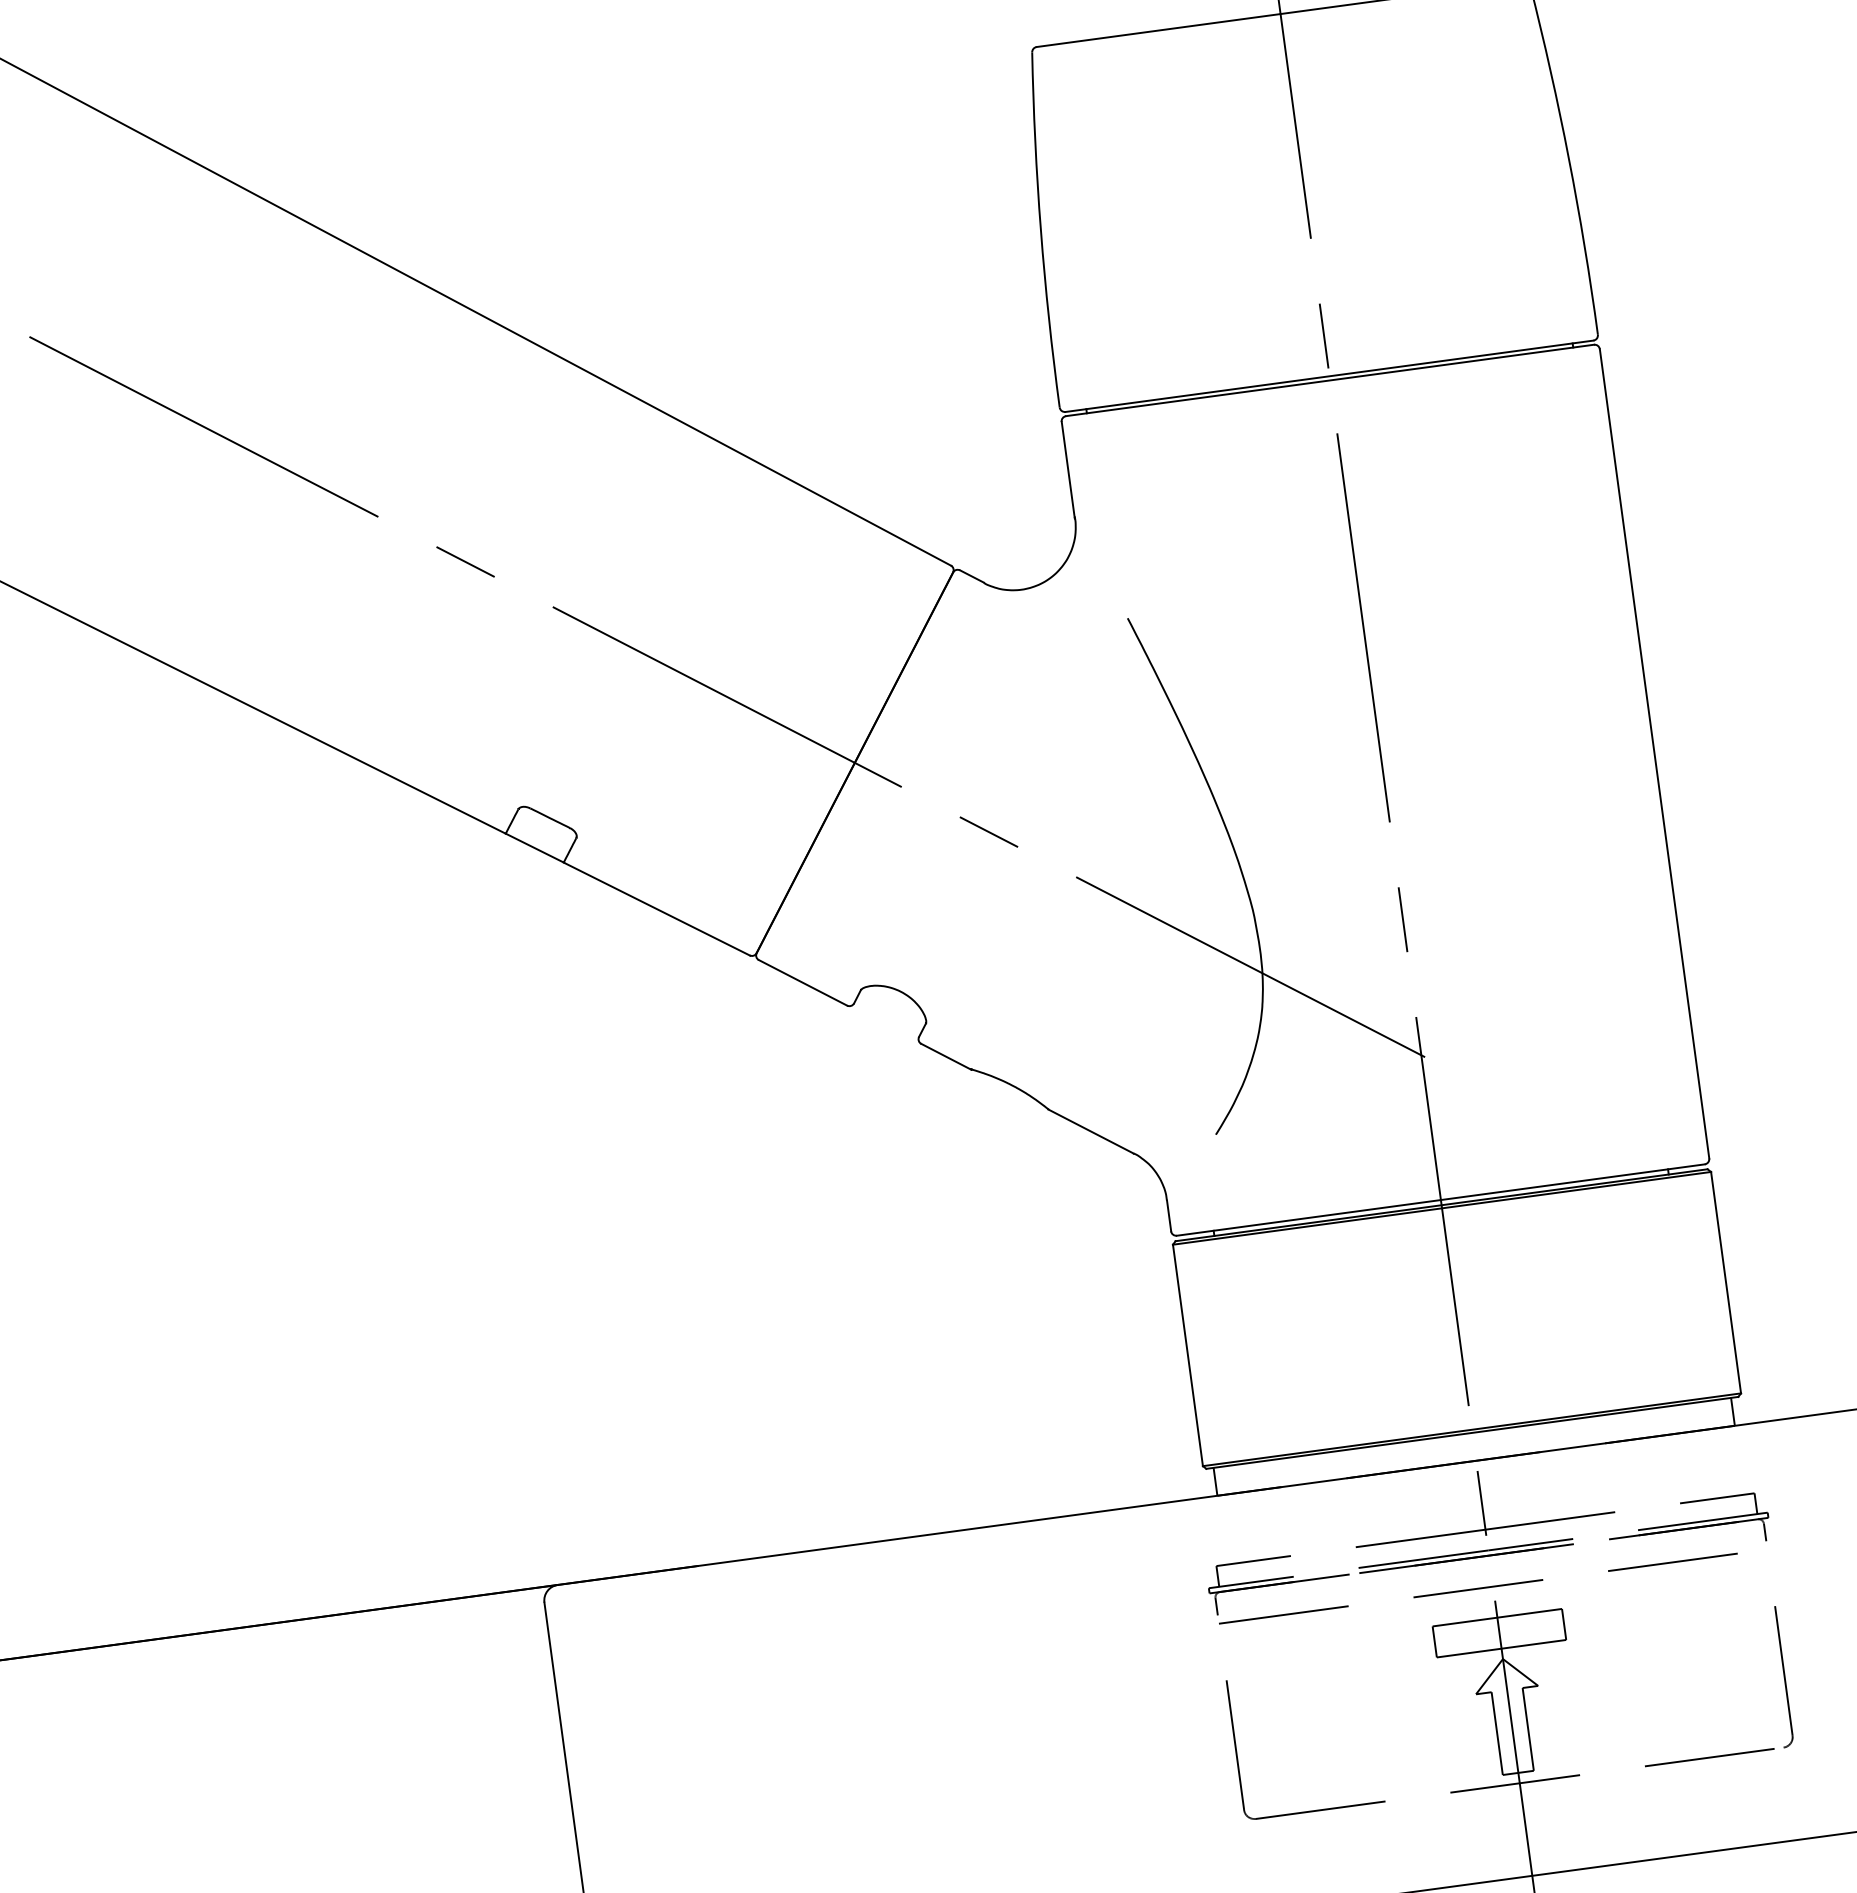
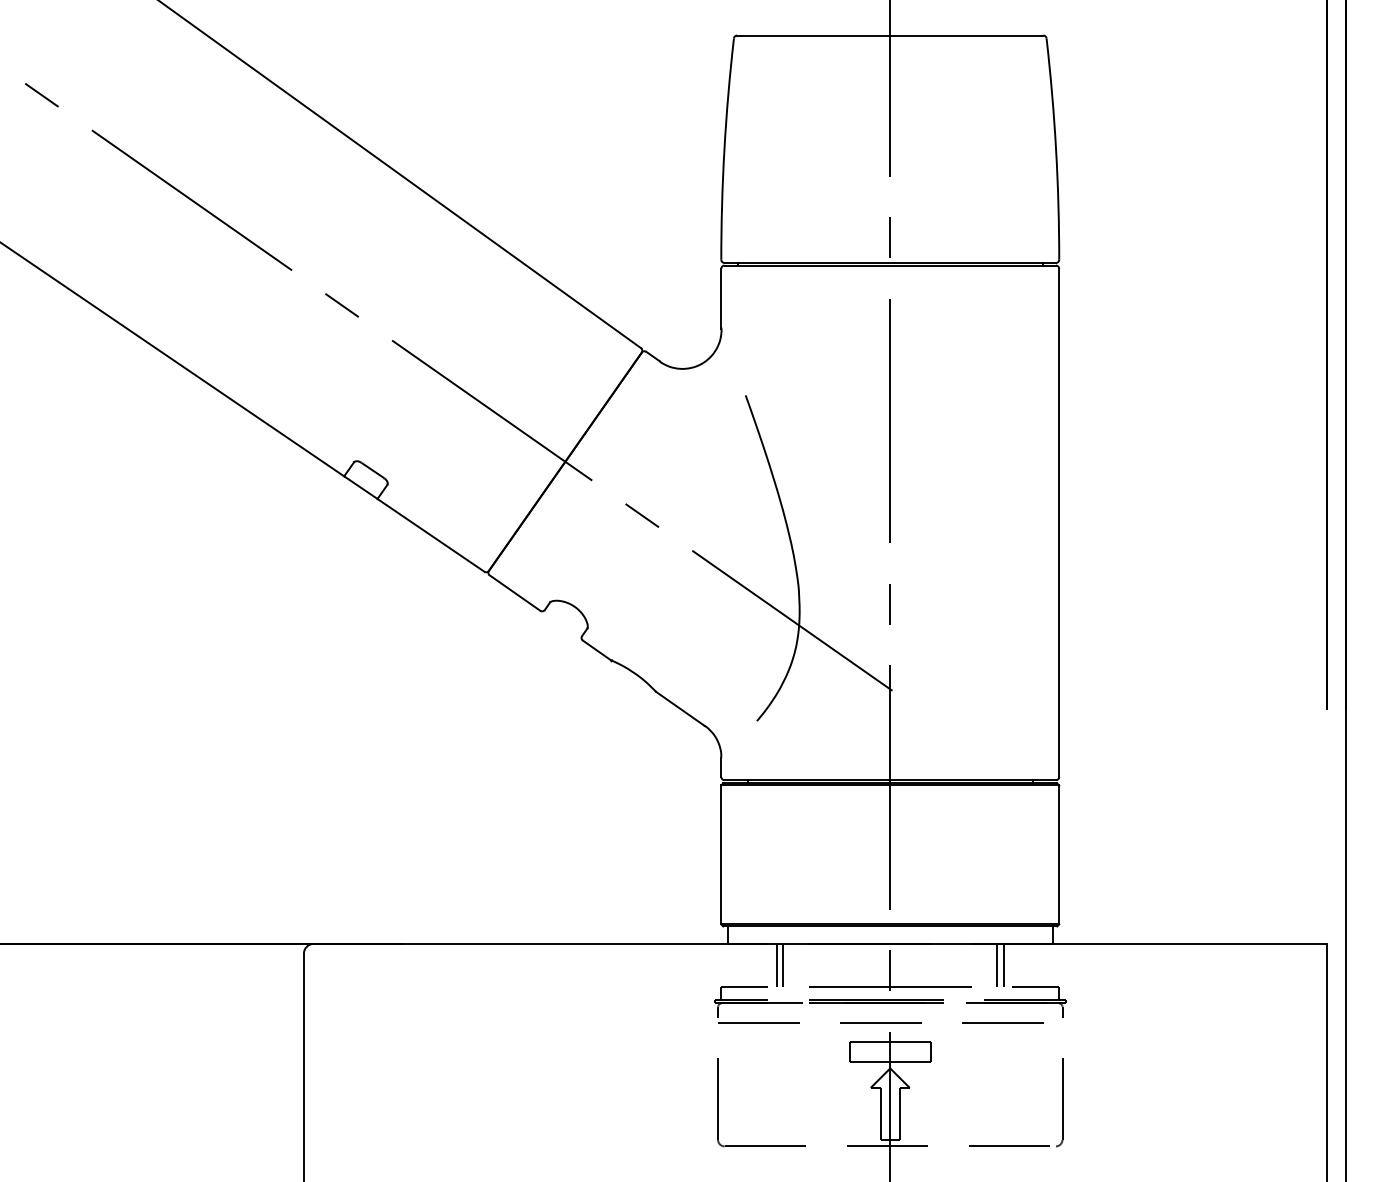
line: (1661, 1470) -> (1003, 965), added
line: (1651, 1472) -> (997, 965), added
line: (1310, 1518) -> (783, 965), added
line: (1299, 1519) -> (776, 965), added

